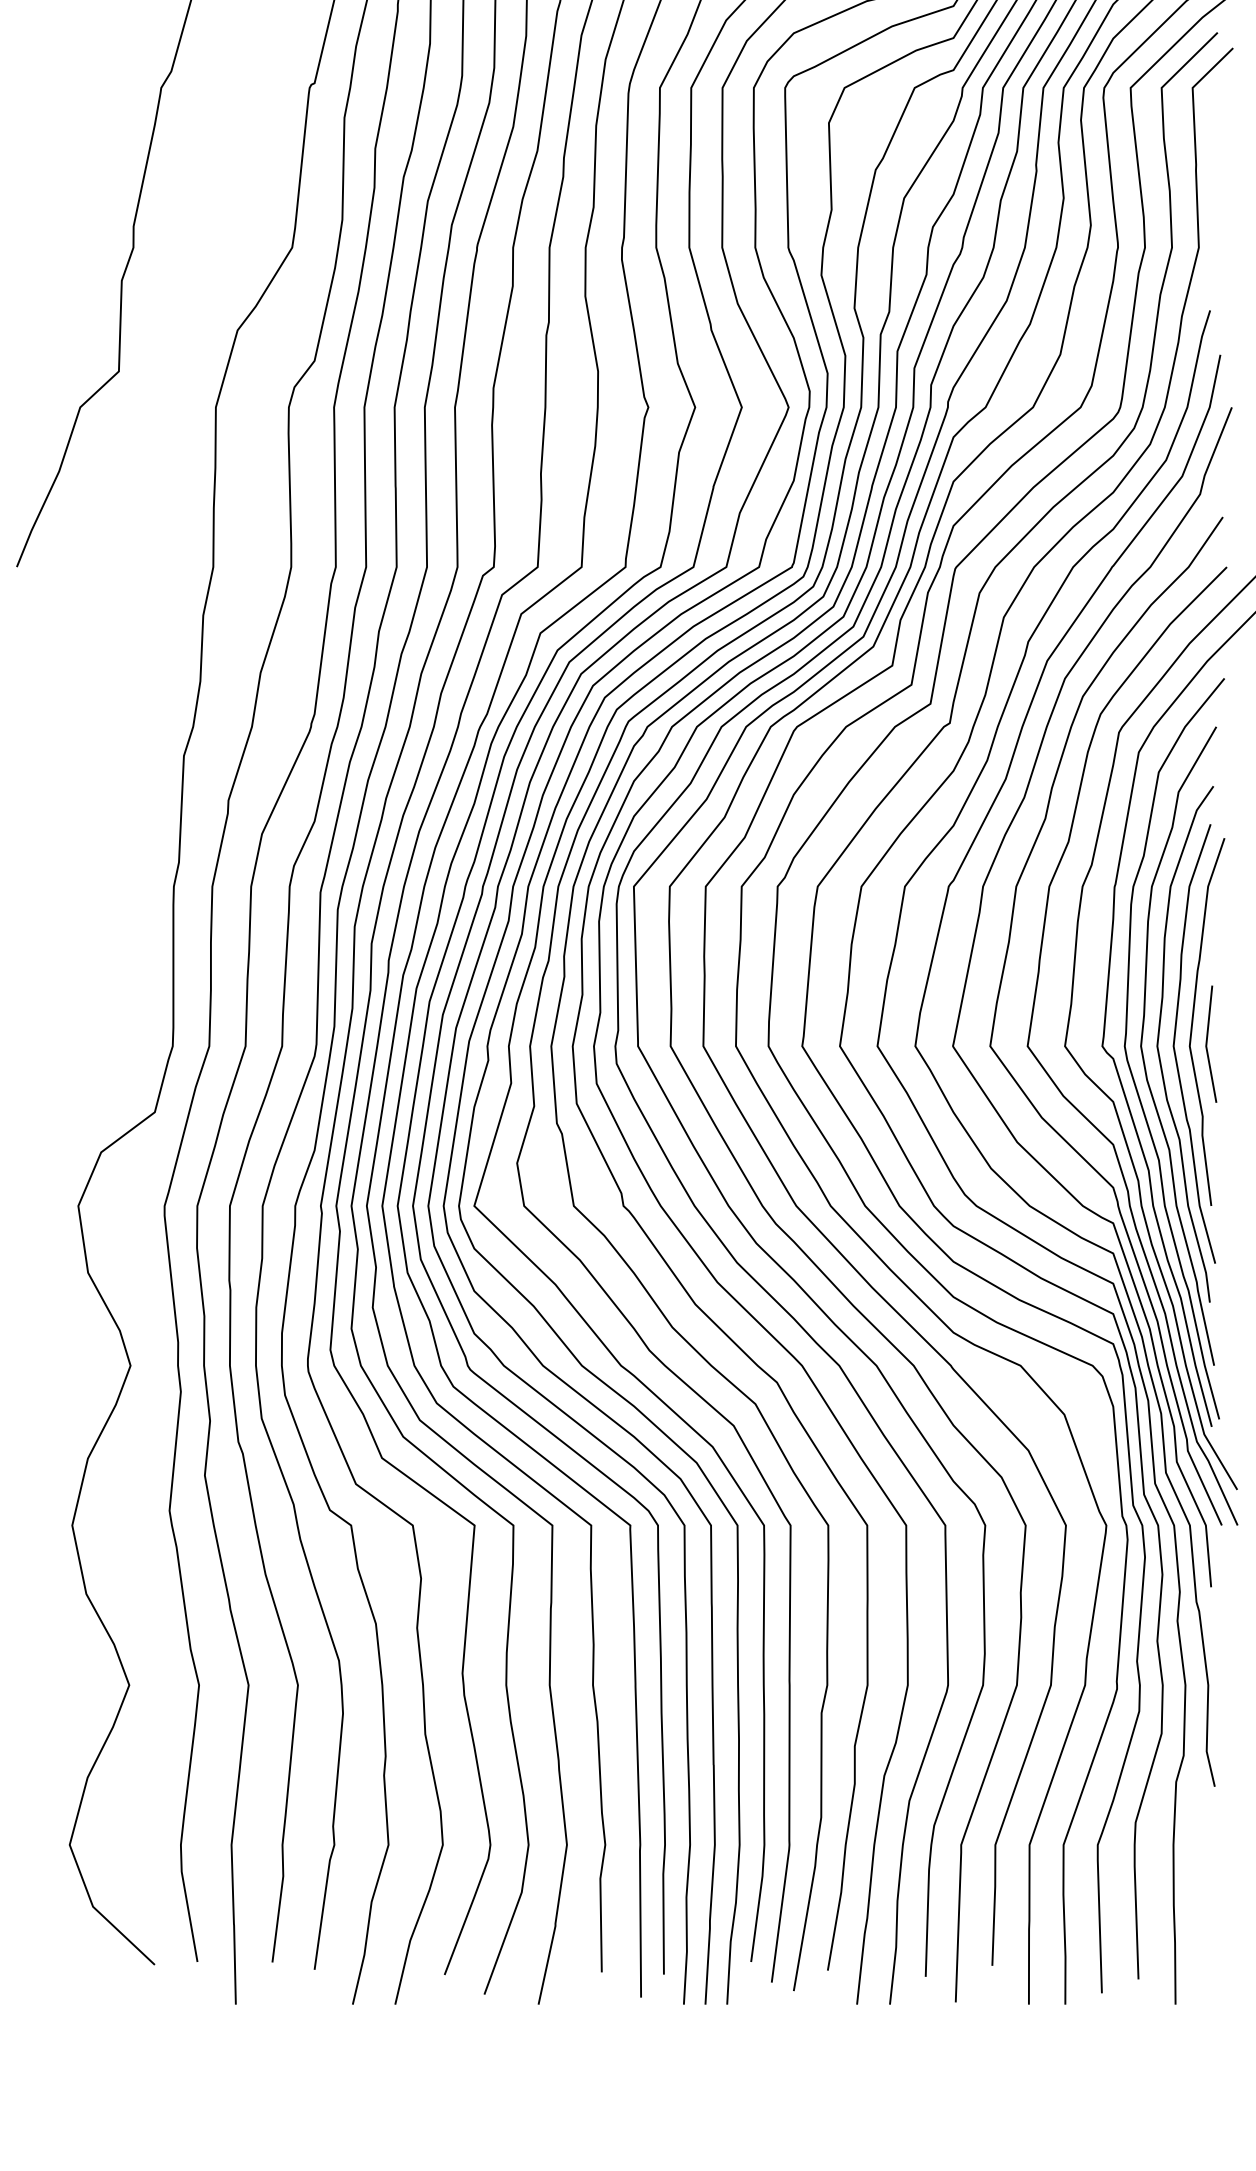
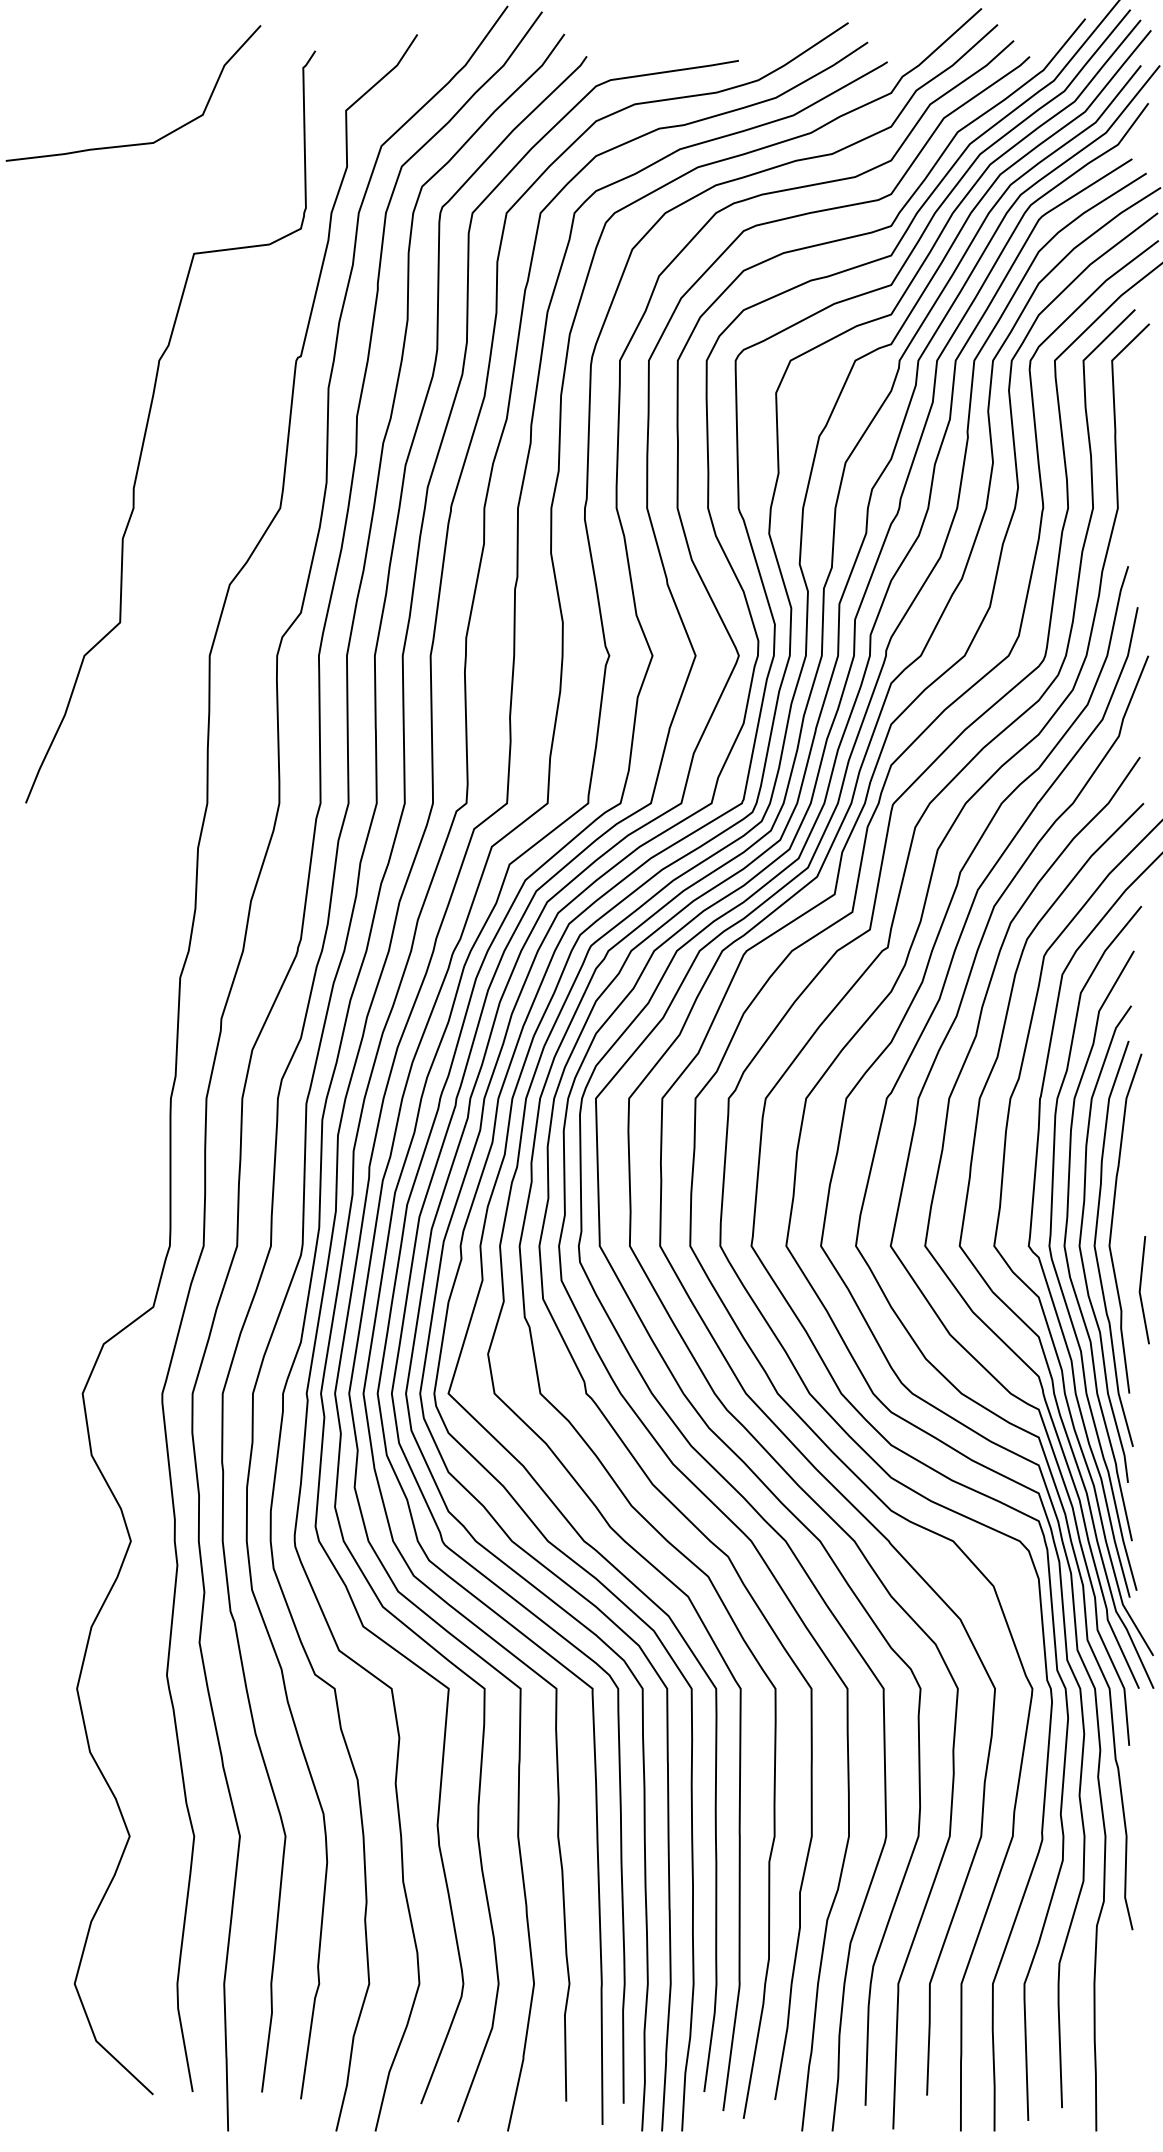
line: (1207, 1044) -> (1140, 1290), moved

